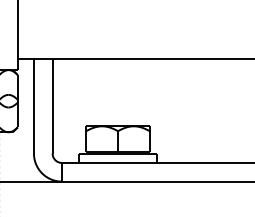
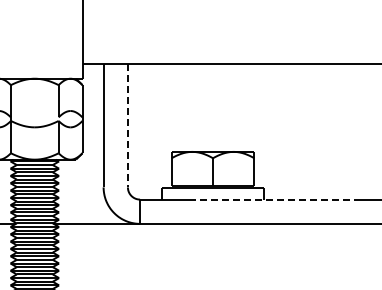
line: (52, 106) -> (127, 125), solid -> dashed
line: (166, 162) -> (275, 199), solid -> dashed

